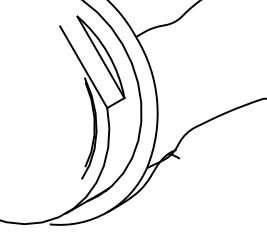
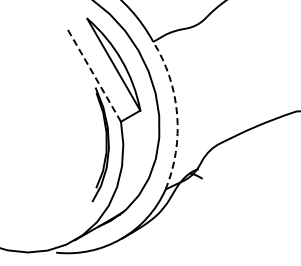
line: (83, 66) -> (94, 75), solid -> dashed
arc: (157, 101) -> (177, 114), solid -> dashed

